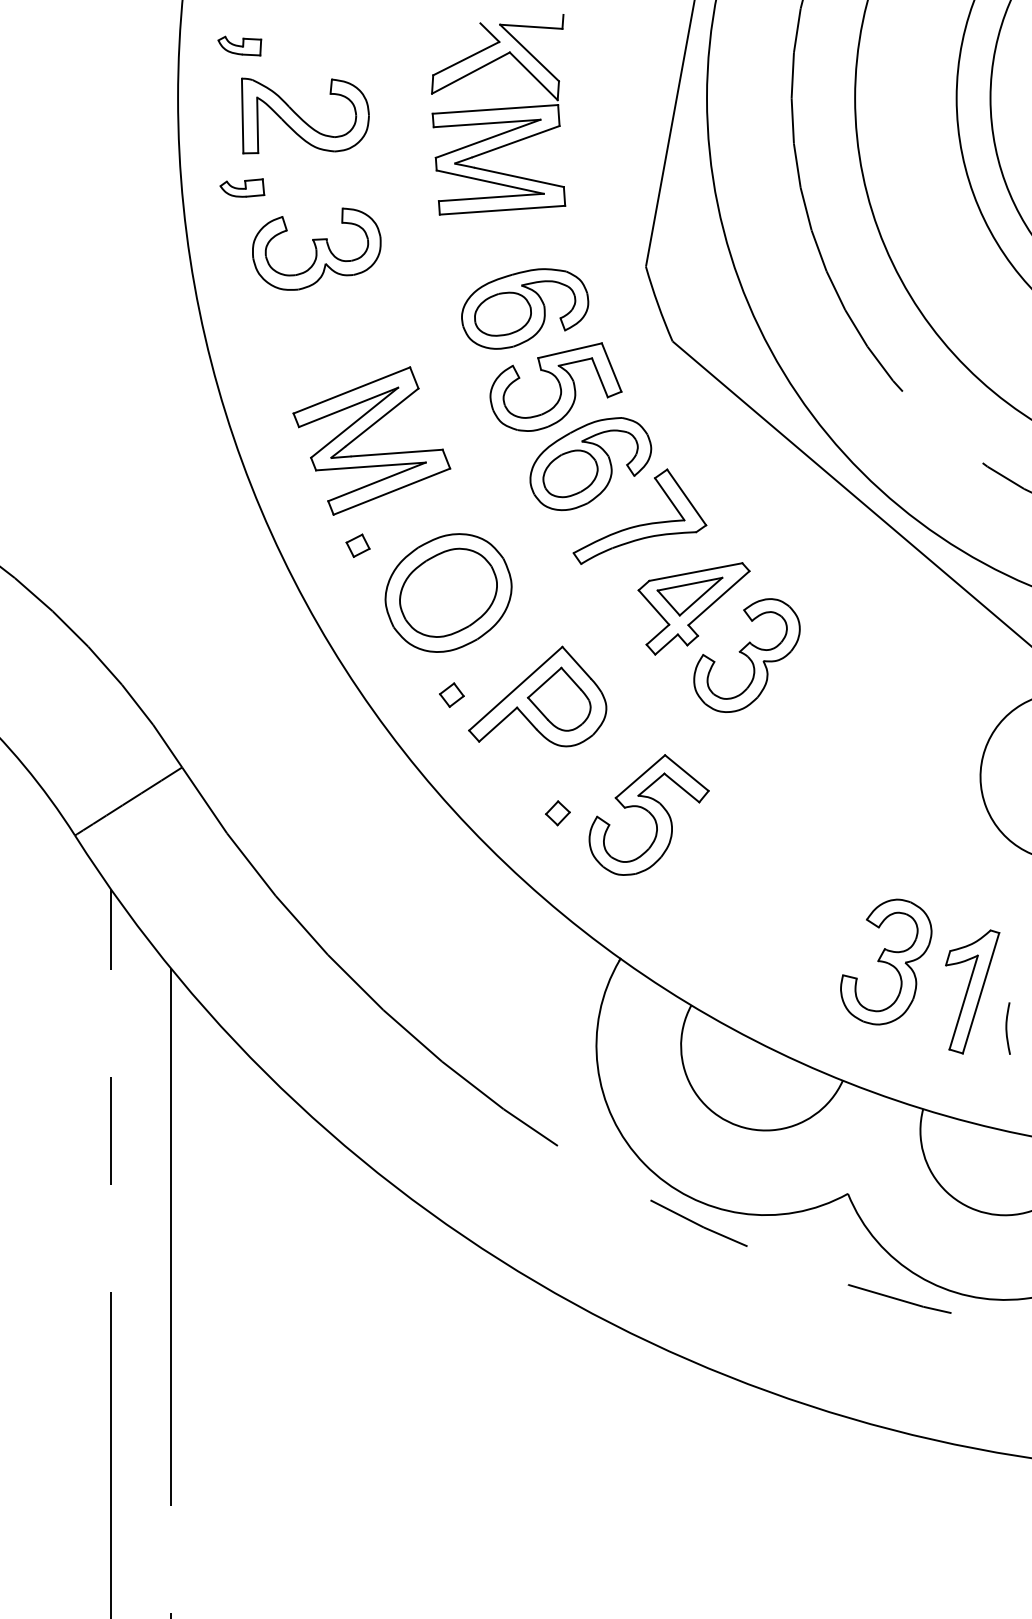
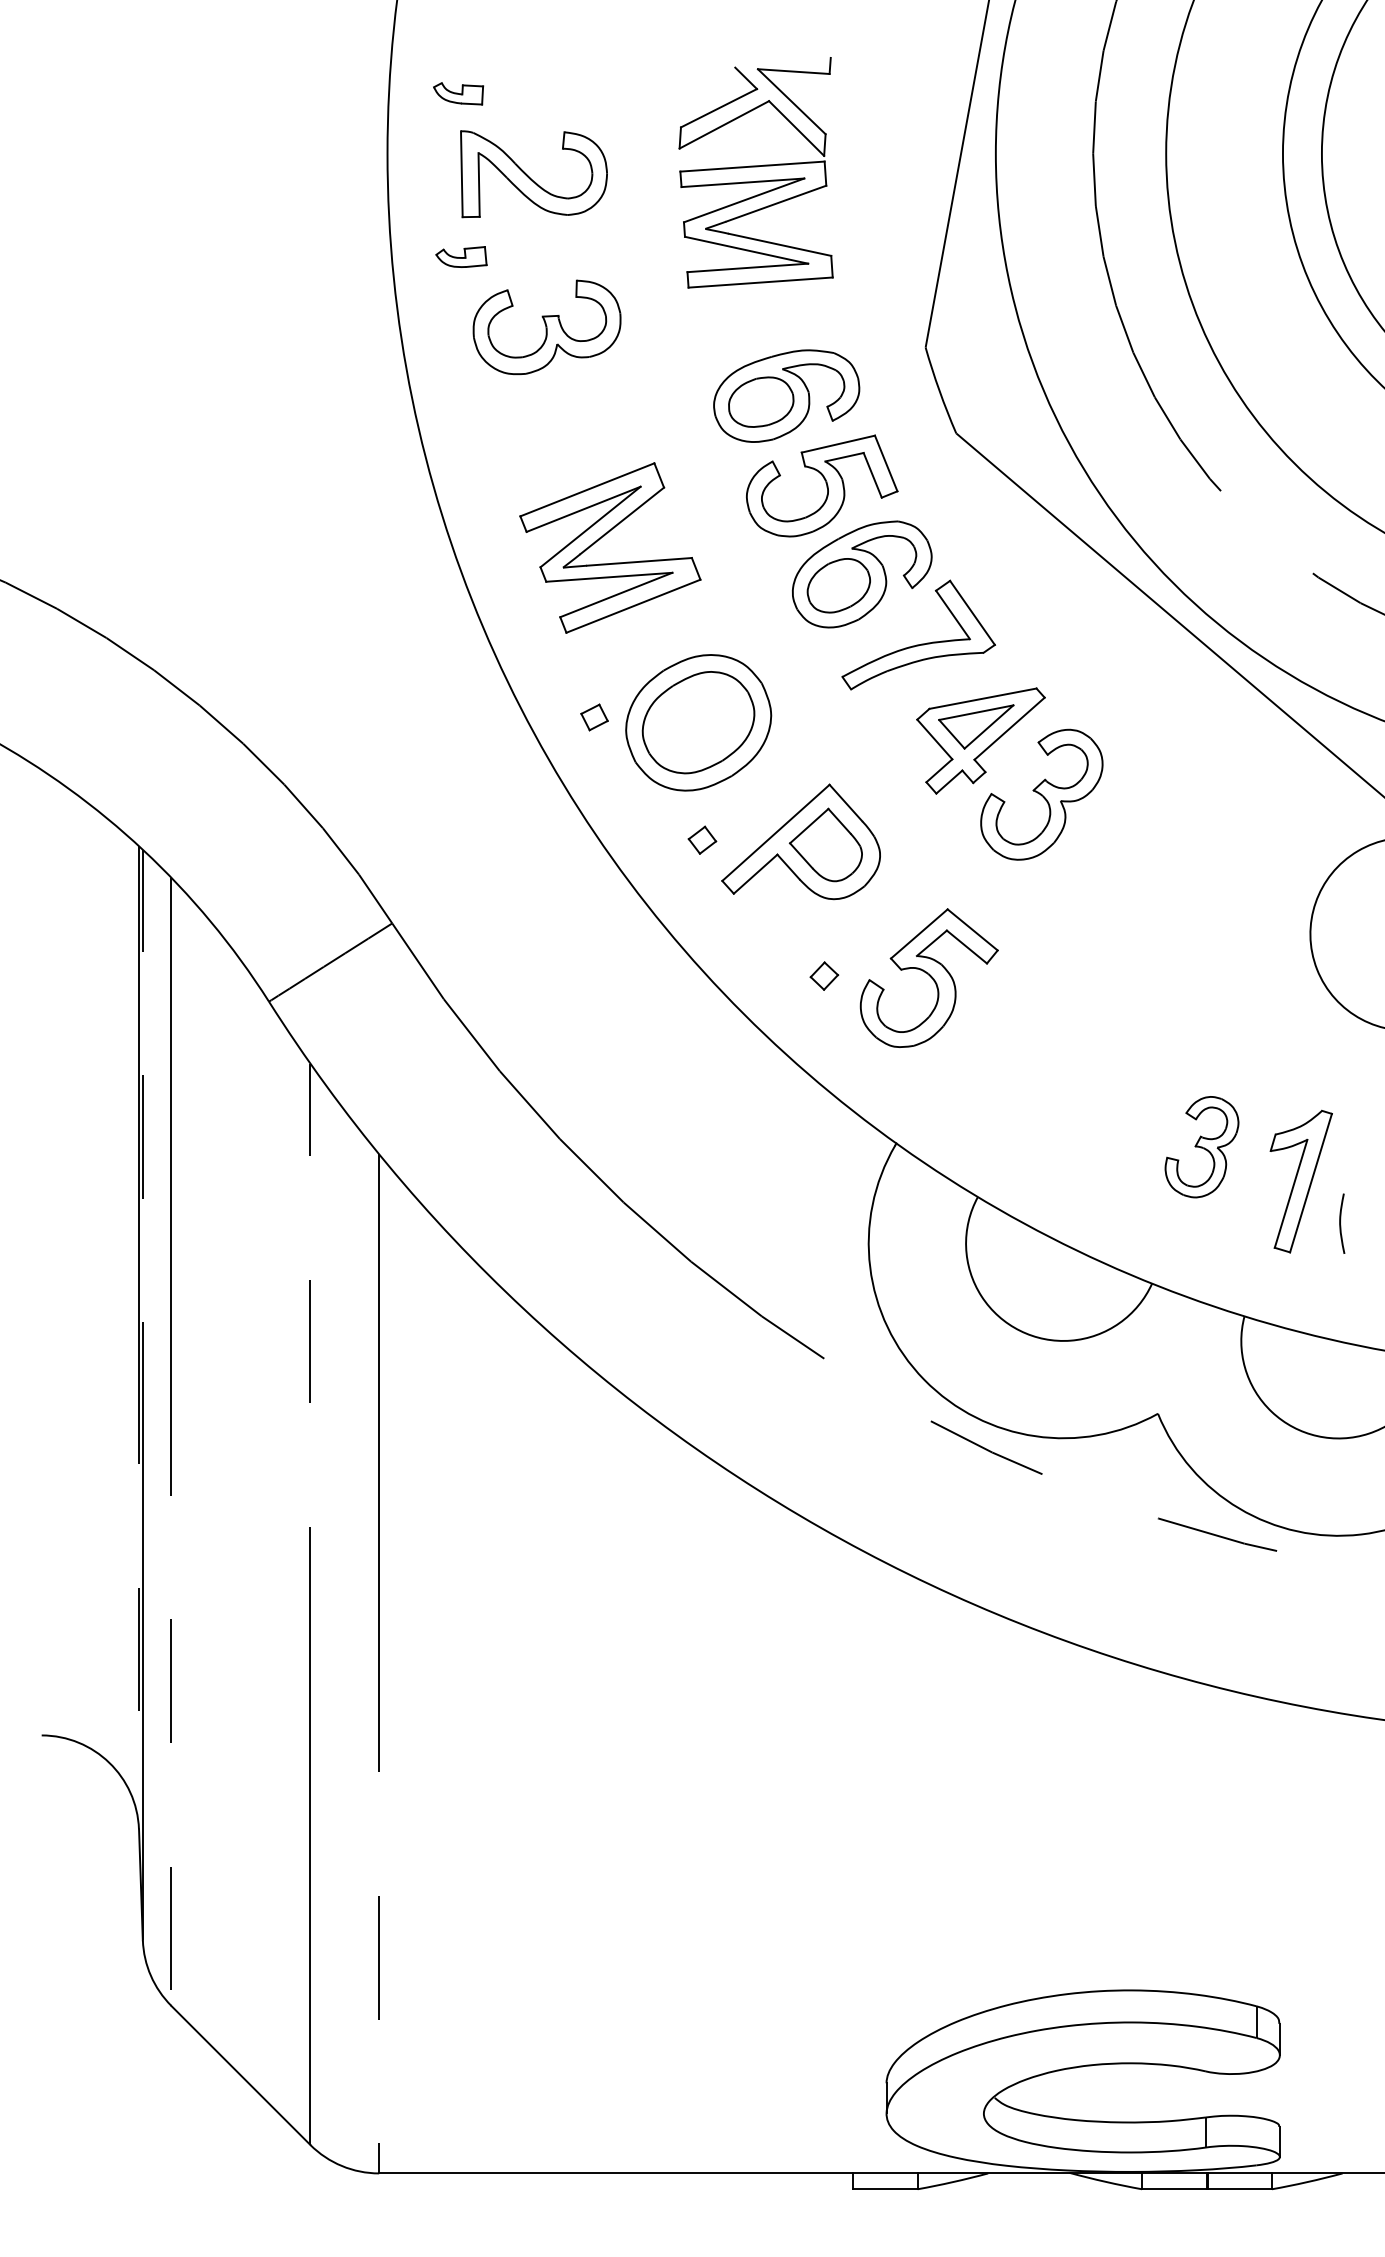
part: (358, 545) -> (594, 717), moved
part: (885, 961) -> (1201, 1146), size x0.7

